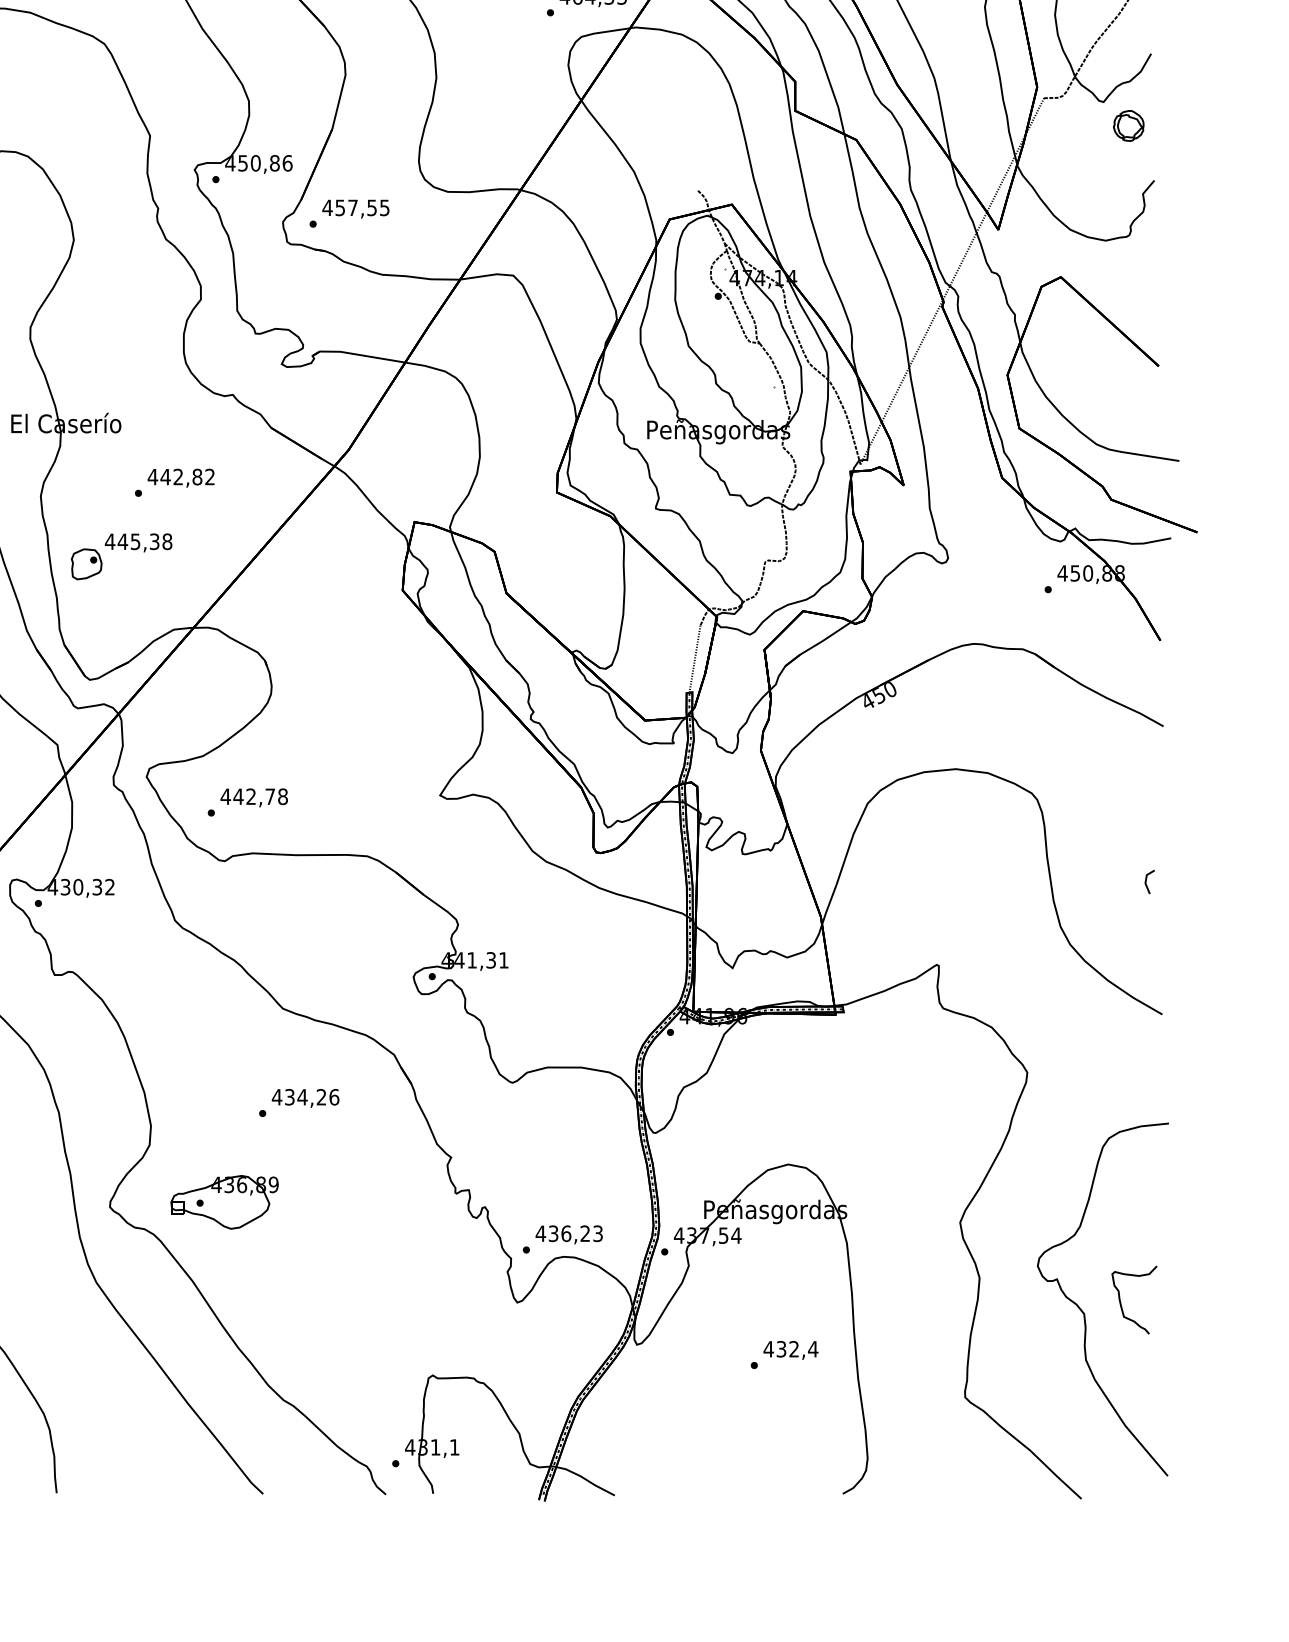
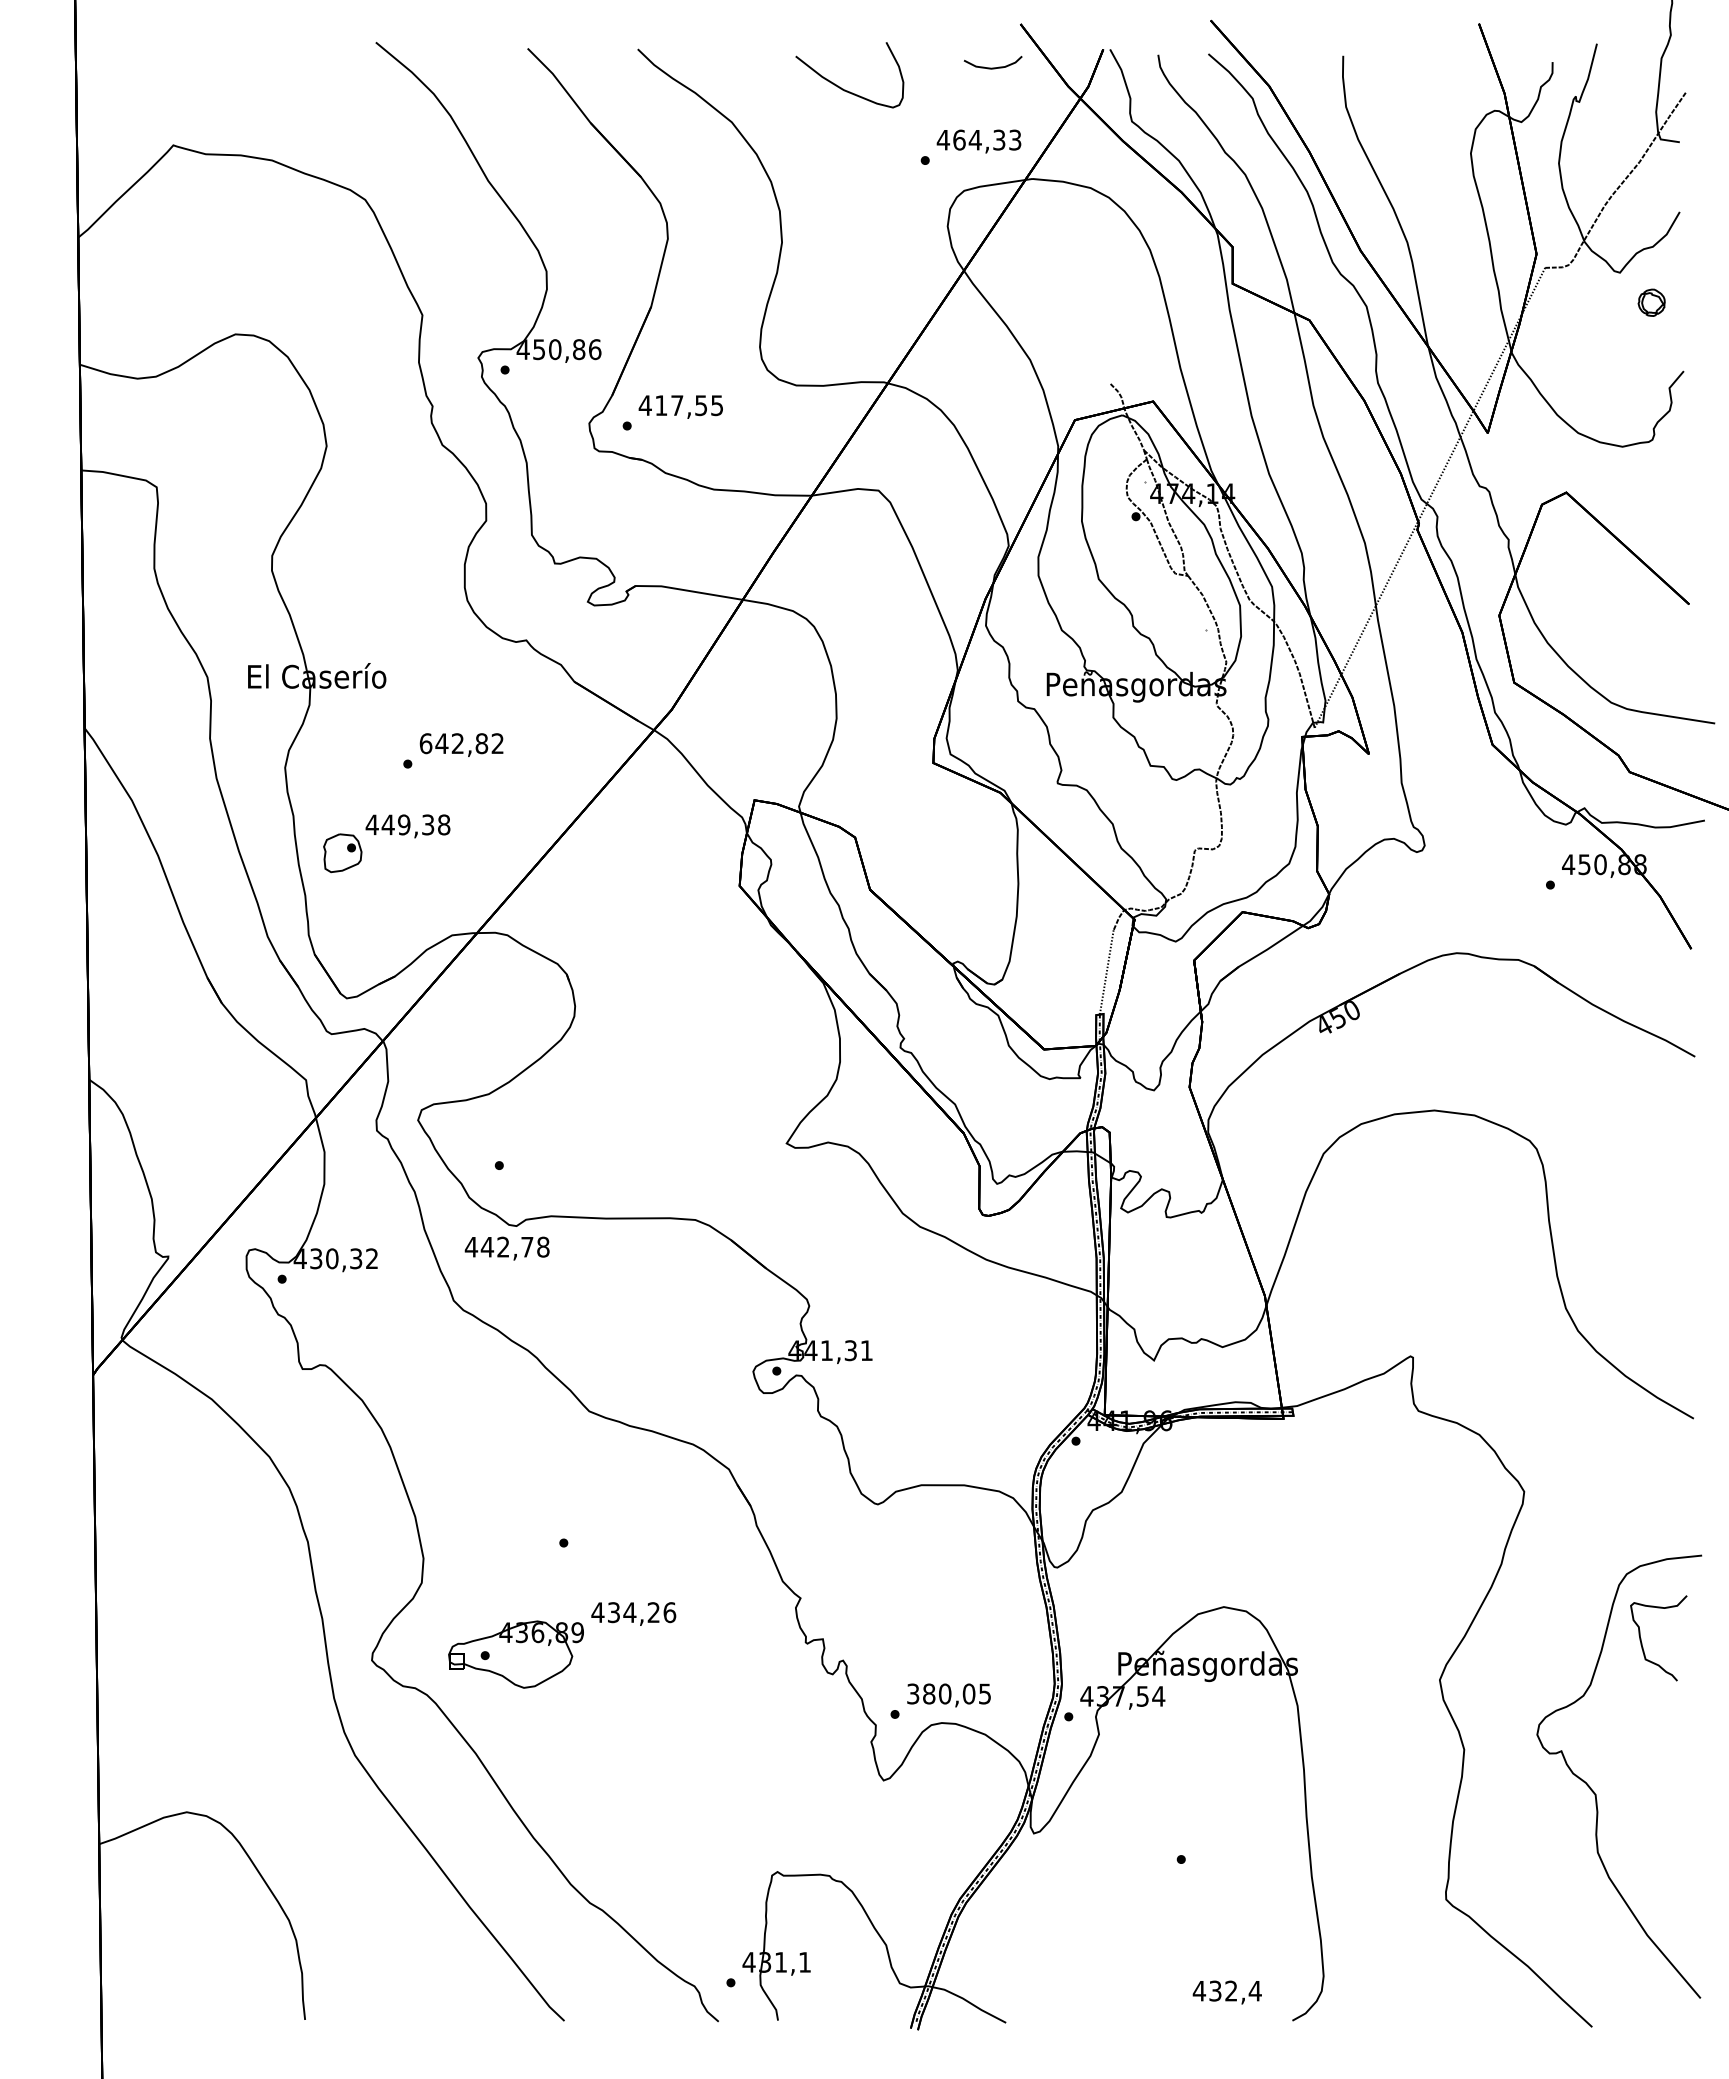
part: (1128, 125) -> (1651, 302), size x0.7
text: (340, 207) -> (661, 405), 457,55 -> 417,55
text: (152, 476) -> (425, 743), 442,82 -> 642,82
text: (135, 541) -> (404, 824), 445,38 -> 449,38
text: (253, 797) -> (506, 1248), moved
line: (1146, 882) -> (1673, 1252), removed
text: (305, 1097) -> (633, 1613), moved
text: (568, 1233) -> (948, 1693), 436,23 -> 380,05
curve: (1121, 1303) -> (1642, 1642), moved
text: (790, 1350) -> (1226, 1992), moved

